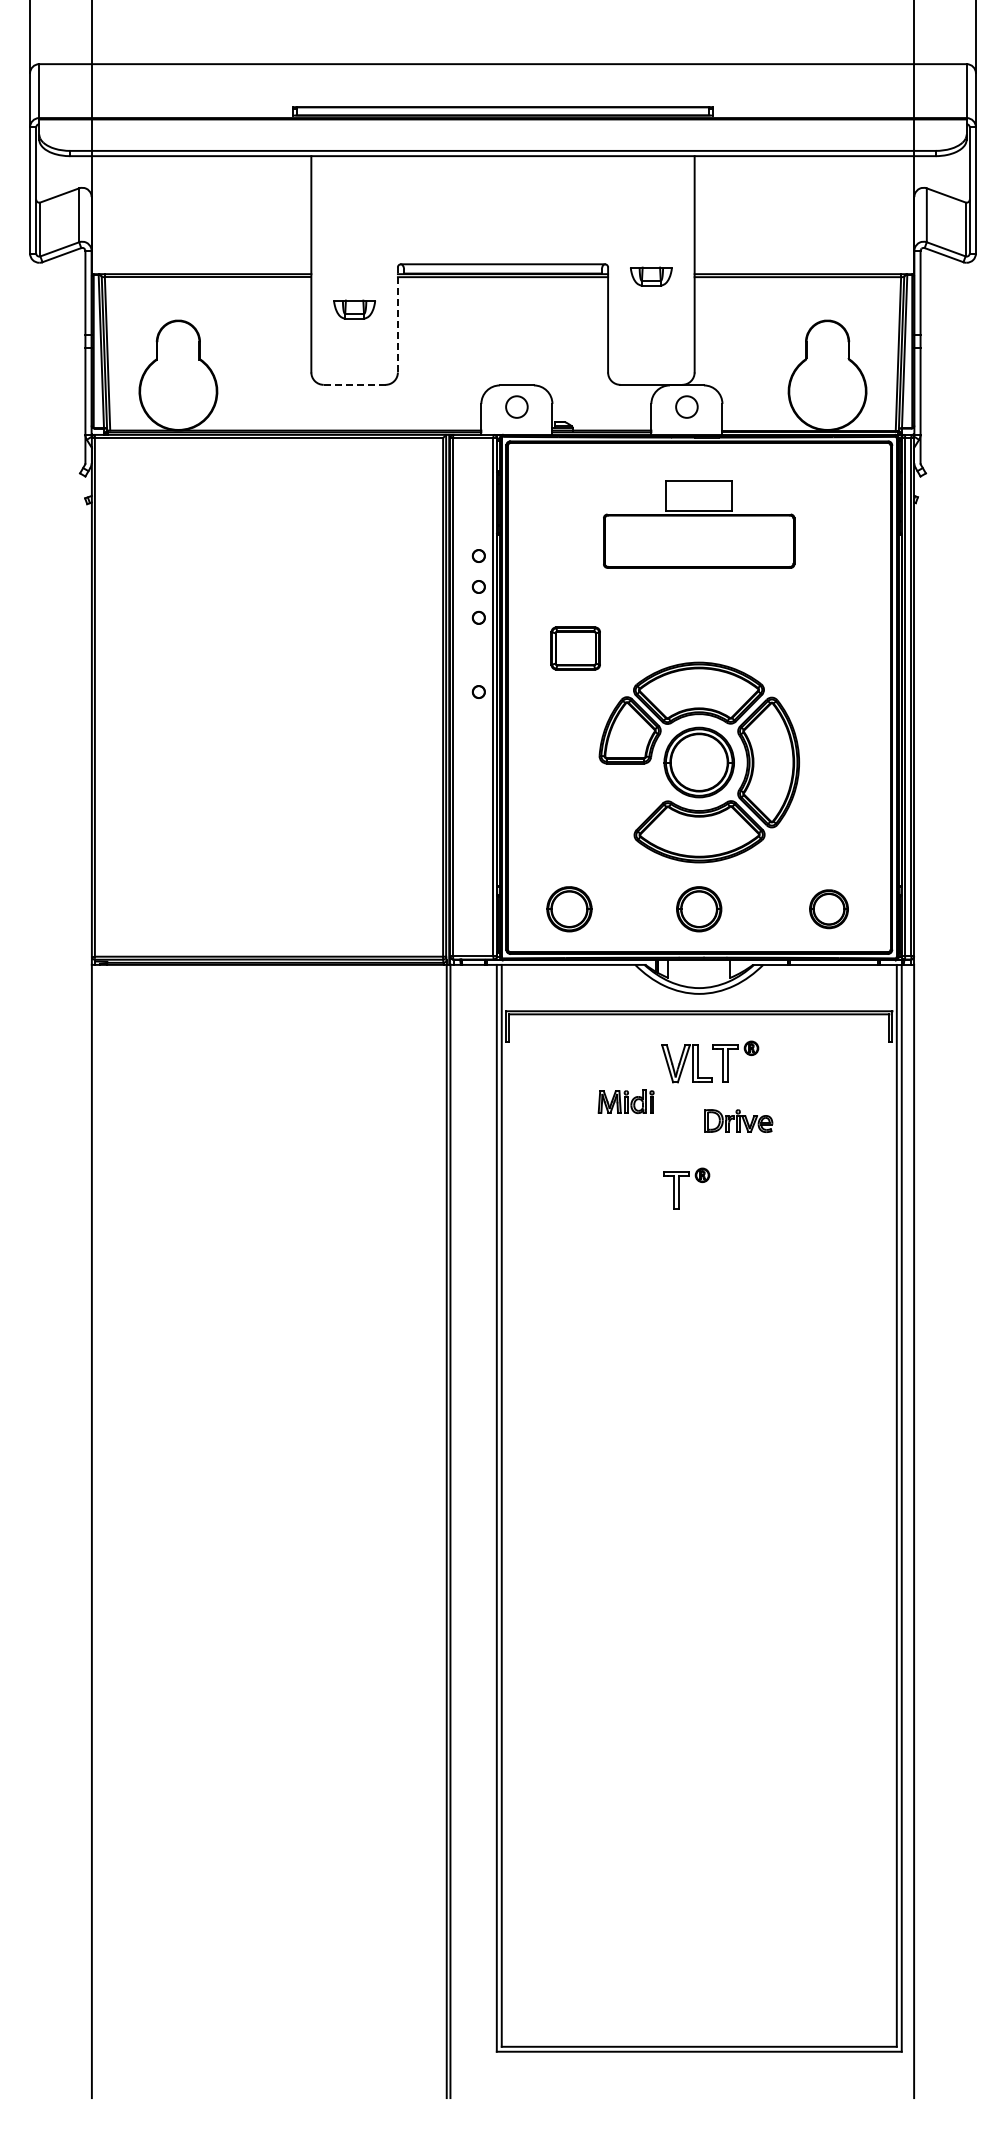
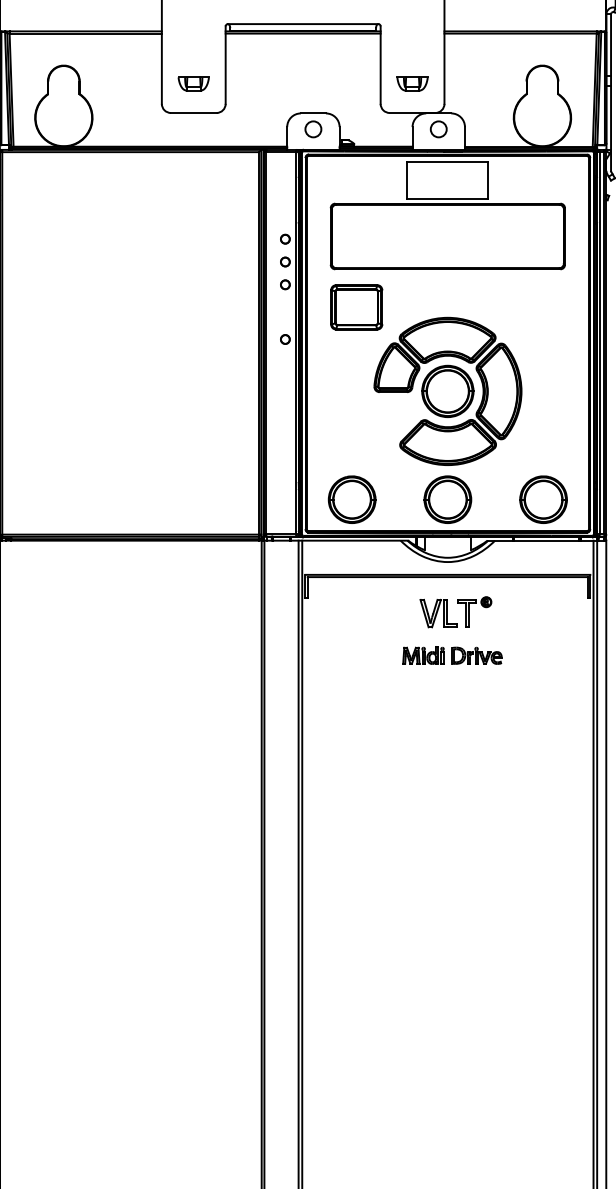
part: (651, 276) -> (412, 83), moved
part: (354, 309) -> (193, 83), moved
line: (397, 319) -> (225, 64), dashed -> solid
line: (354, 384) -> (193, 112), dashed -> solid
part: (698, 524) -> (447, 215), size x1.67
part: (575, 648) -> (356, 307), size x1.43
part: (569, 908) -> (352, 499), size x1.43
part: (698, 908) -> (447, 499), size x1.43
part: (828, 908) -> (543, 499), size x1.67
part: (625, 1101) -> (422, 655), moved
part: (679, 1188) -> (433, 705), removed

